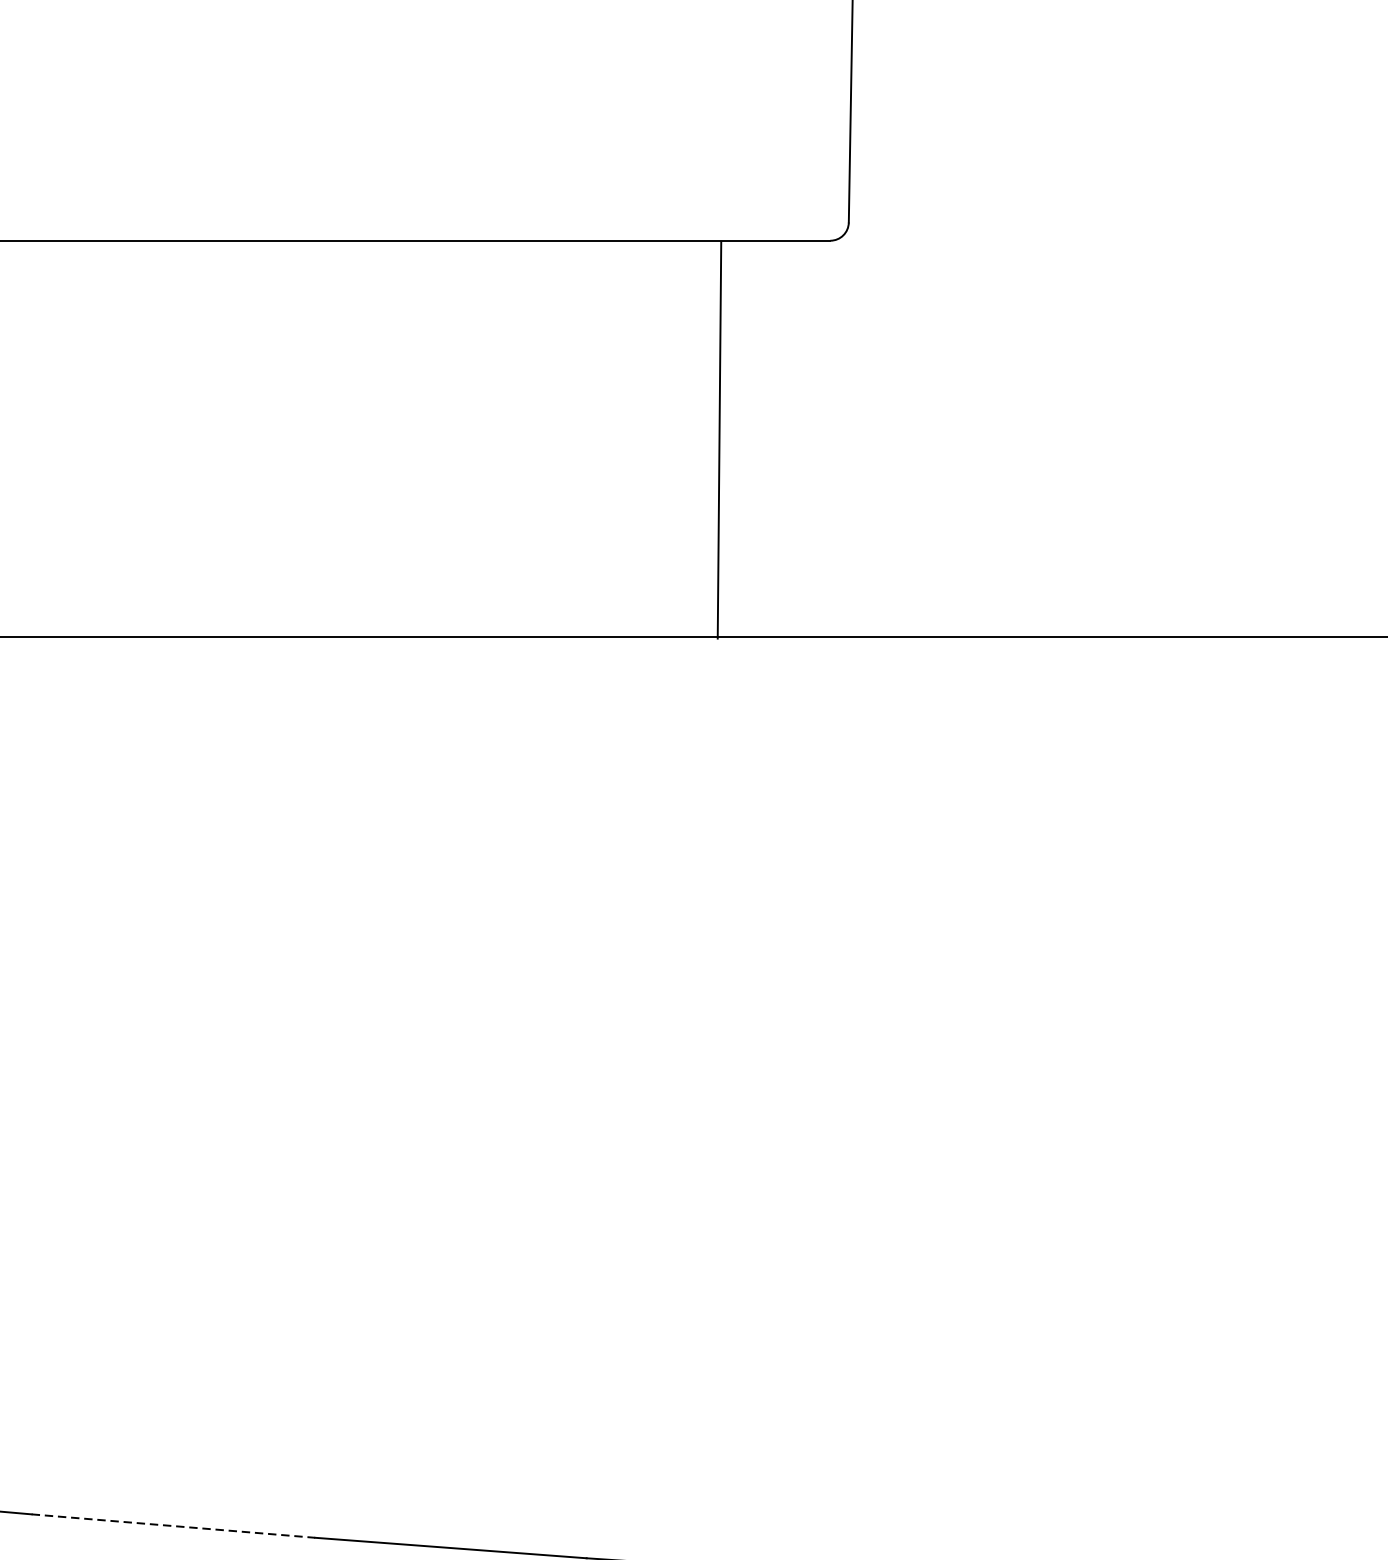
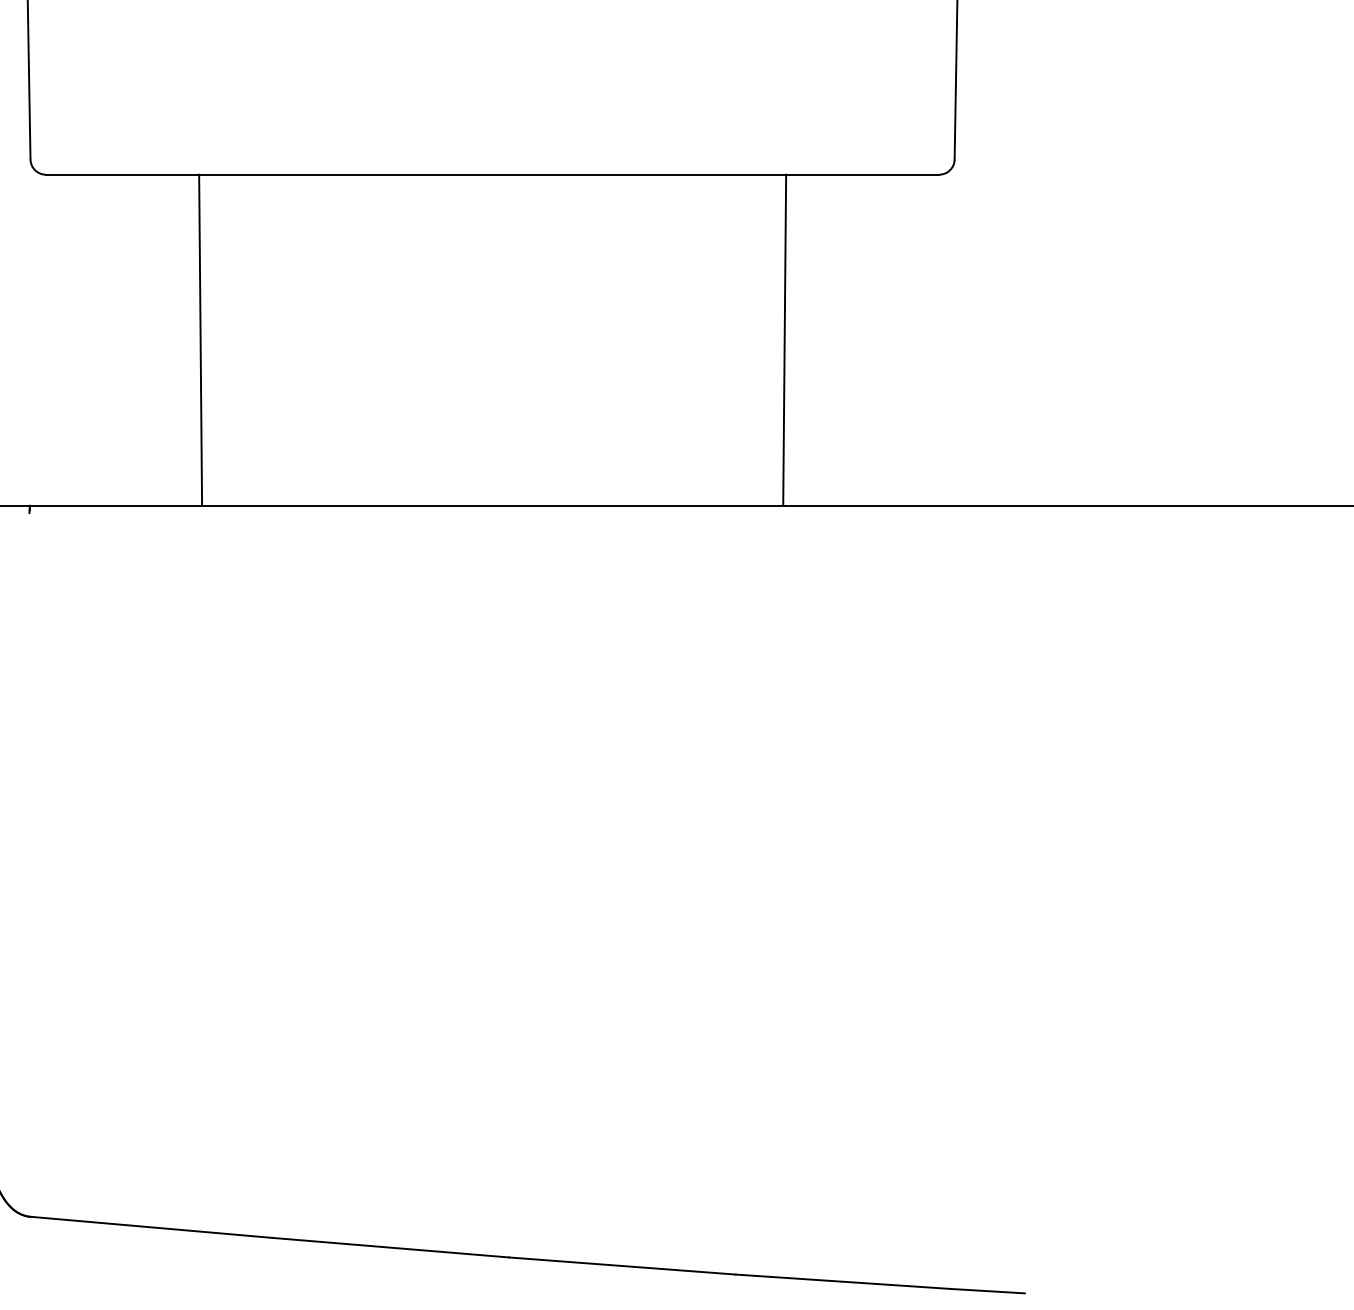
line: (719, 439) -> (784, 339), moved
line: (173, 1525) -> (390, 1247), dashed -> solid

